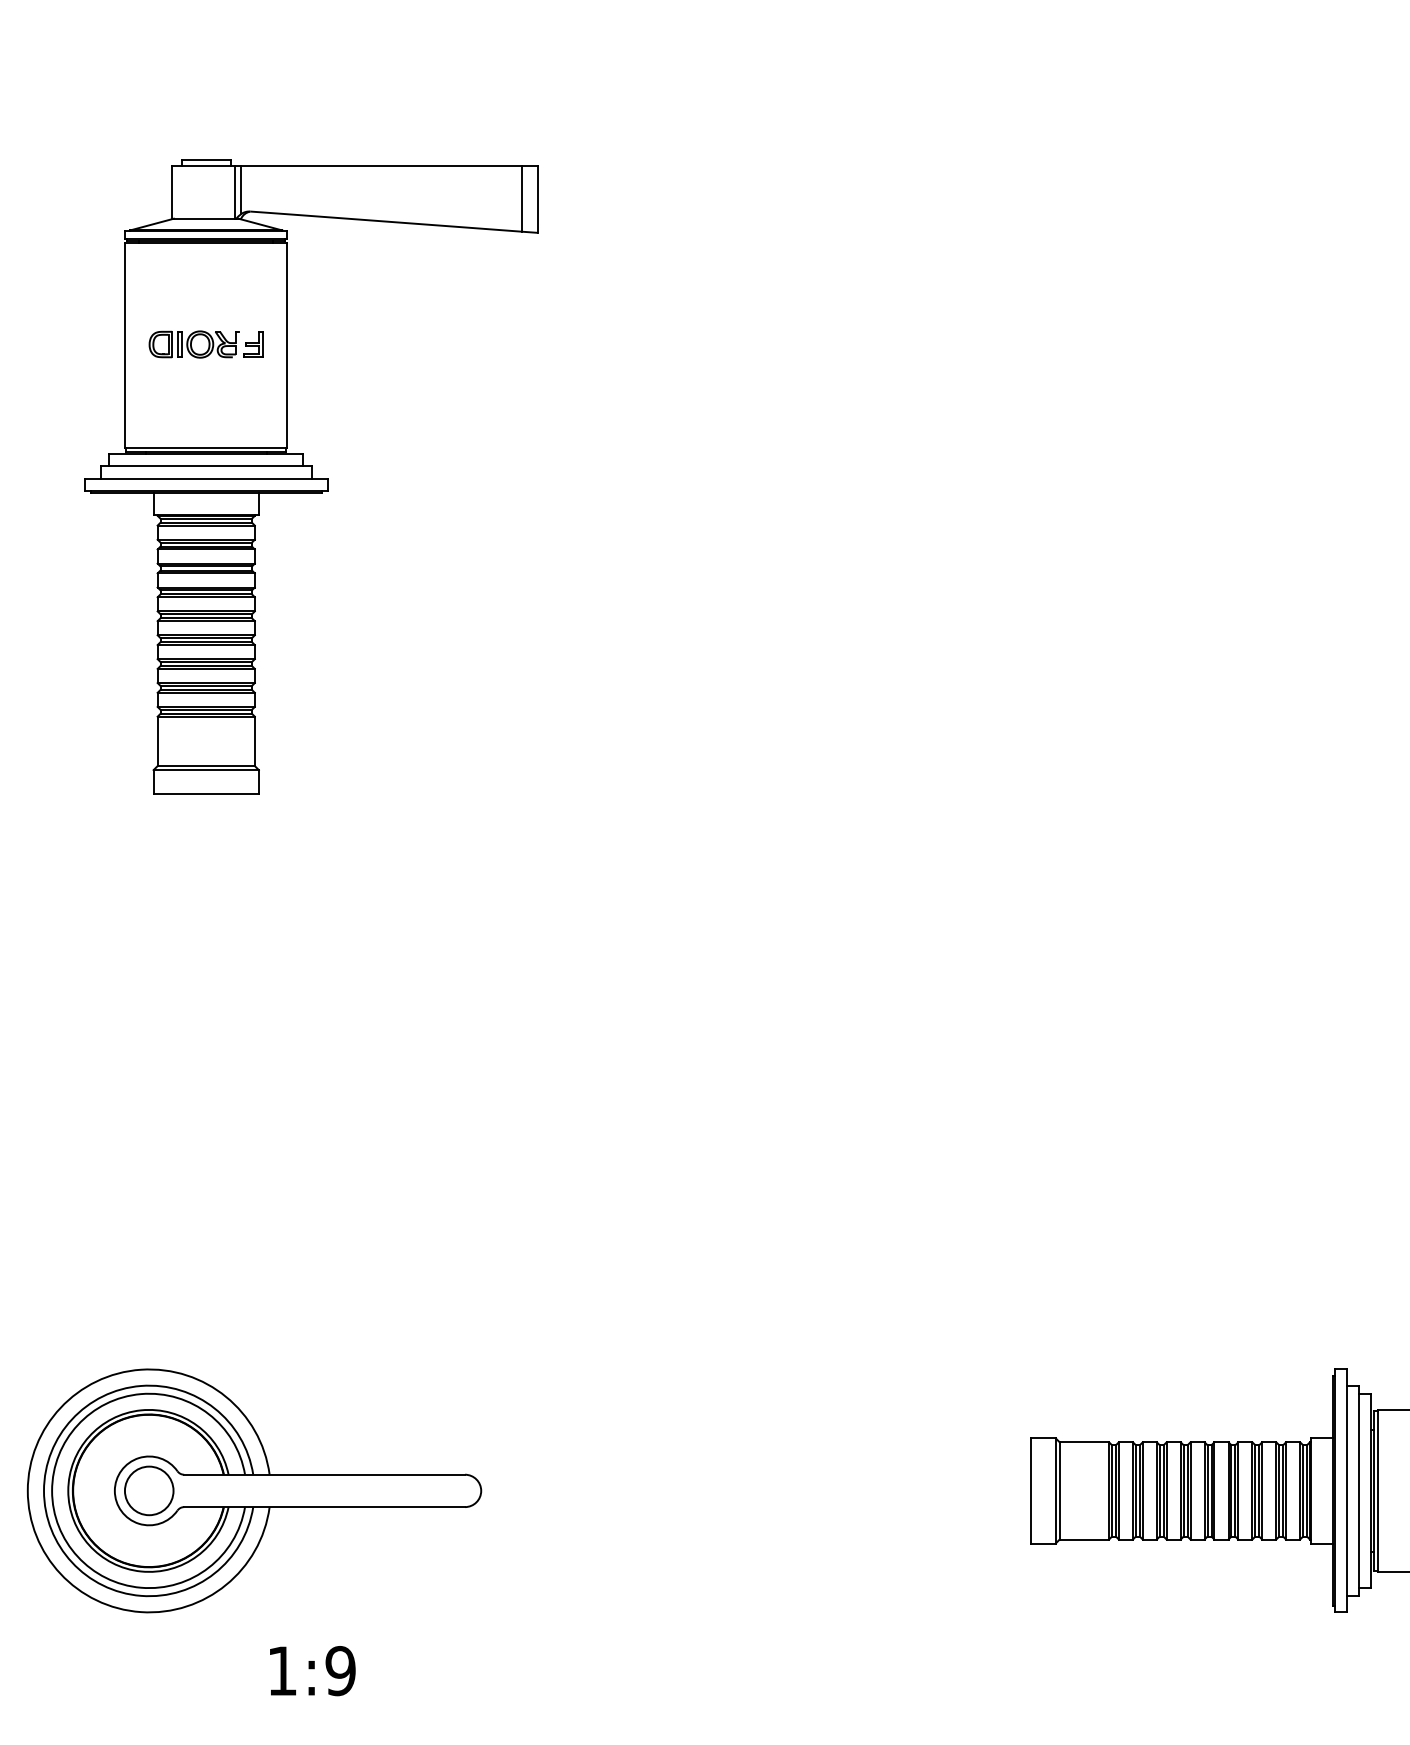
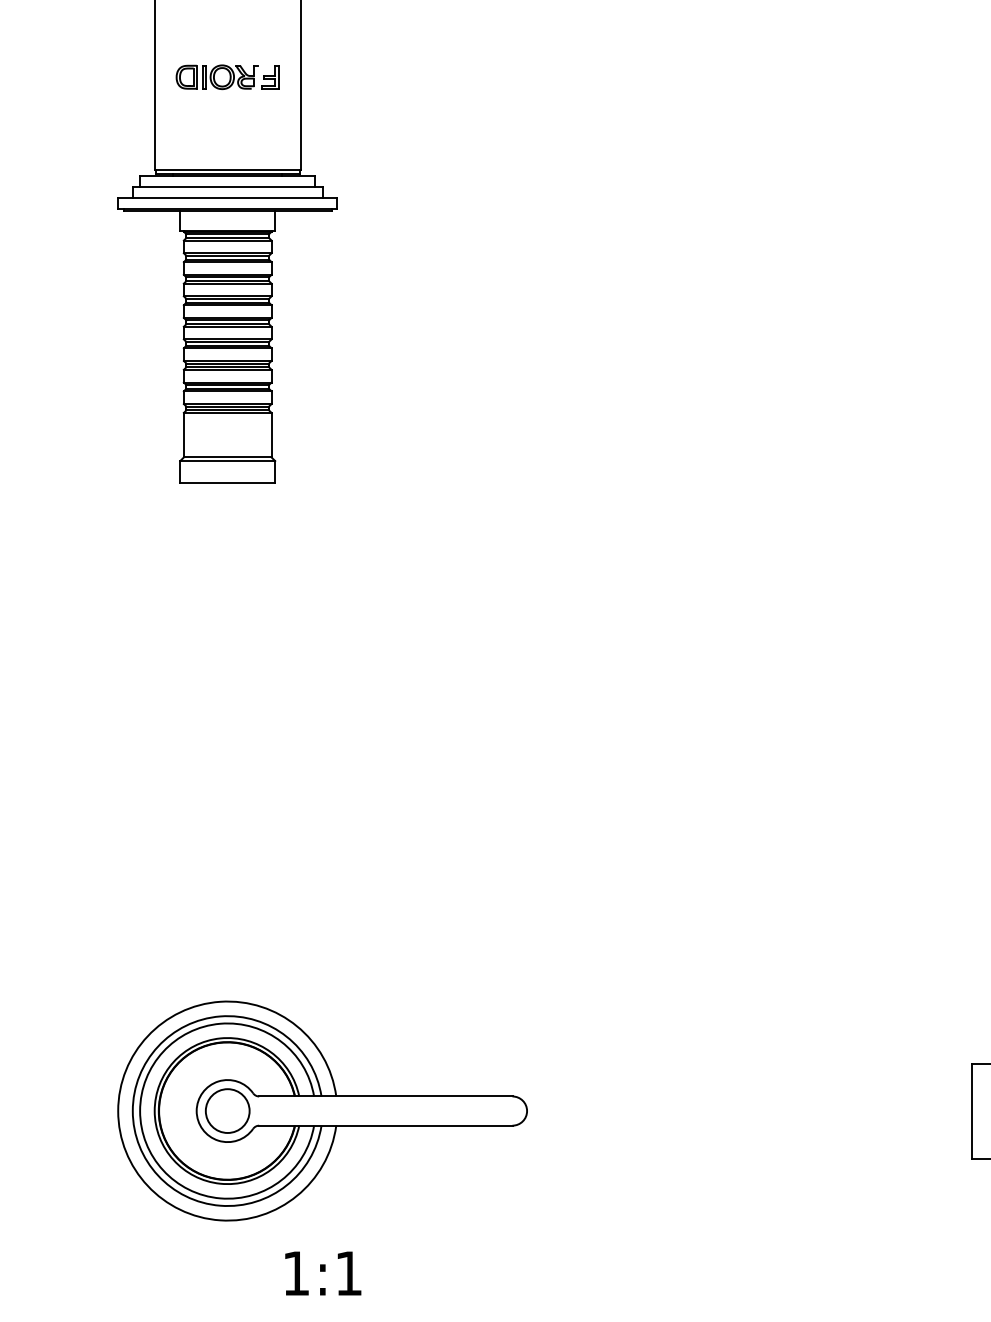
part: (254, 1490) -> (322, 1110), moved
text: (340, 1671) -> (348, 1273), 1:9 -> 1:1

